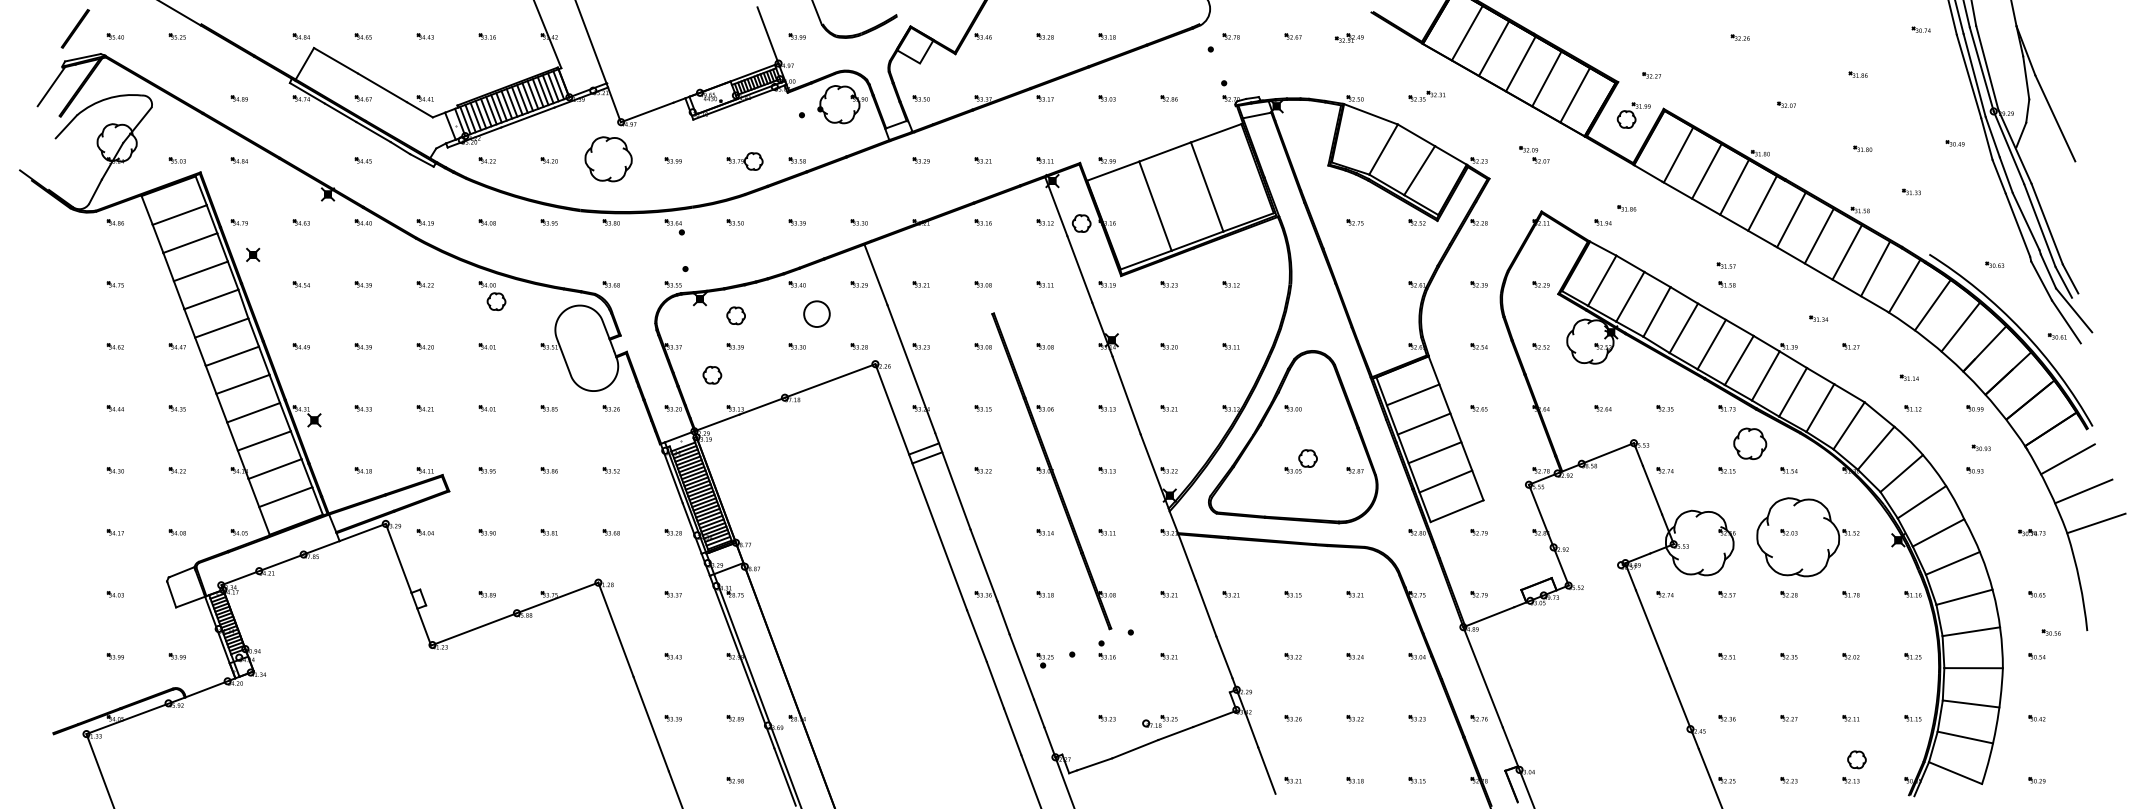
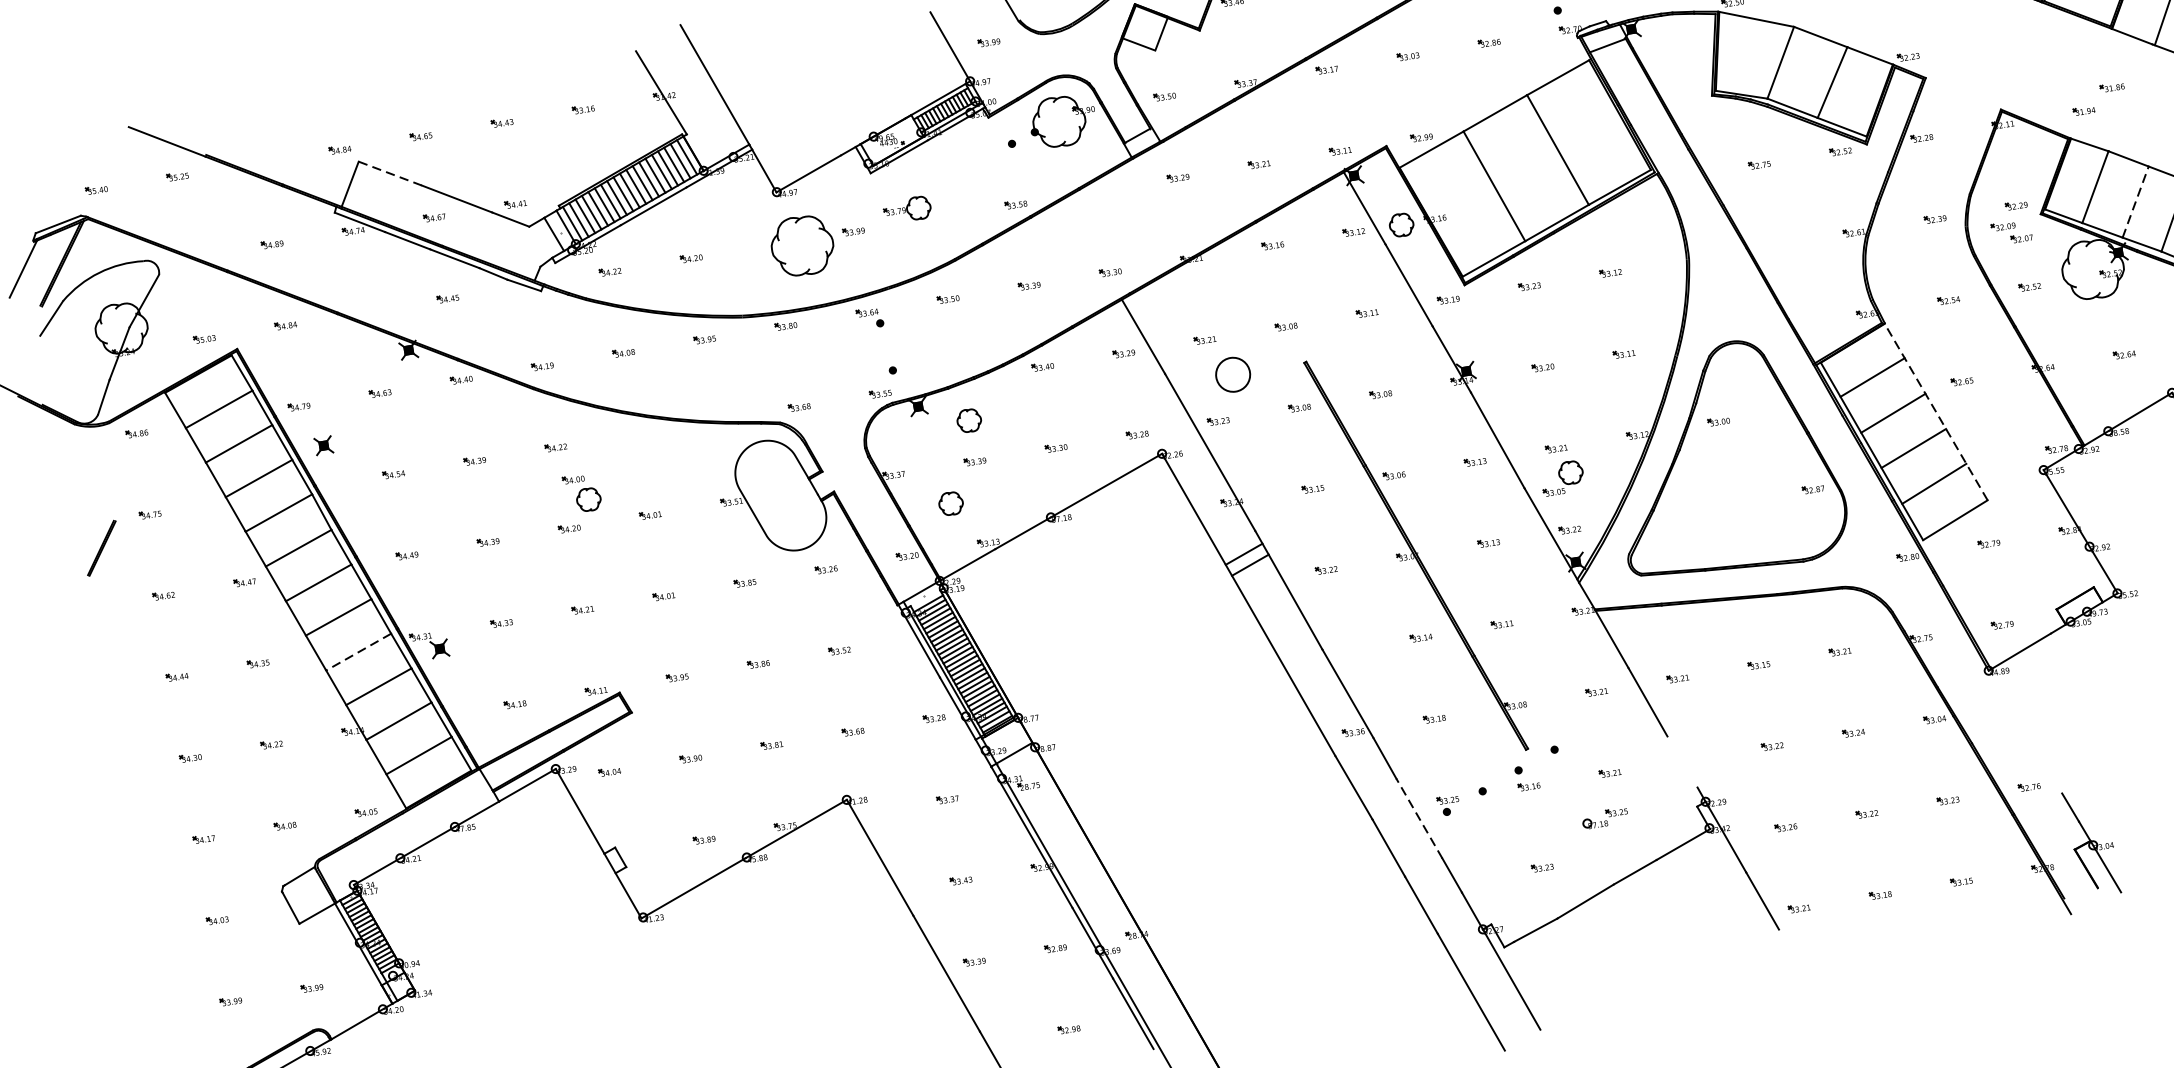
line: (75, 28) -> (101, 547), moved
line: (336, 61) -> (391, 174), solid -> dashed
part: (1534, 154) -> (2011, 231), moved
part: (608, 159) -> (802, 246), moved
part: (744, 161) -> (906, 210), moved
part: (492, 296) -> (582, 493), moved
line: (1630, 296) -> (2135, 201), solid -> dashed
part: (816, 313) -> (1232, 374), moved
line: (253, 412) -> (358, 651), solid -> dashed
line: (1456, 428) -> (1936, 412), solid -> dashed
part: (1300, 461) -> (1561, 478), moved
line: (1224, 657) -> (1682, 762), removed
line: (1021, 667) -> (1419, 819), solid -> dashed
line: (1482, 677) -> (2024, 732), removed
part: (1159, 721) -> (1604, 818), moved

